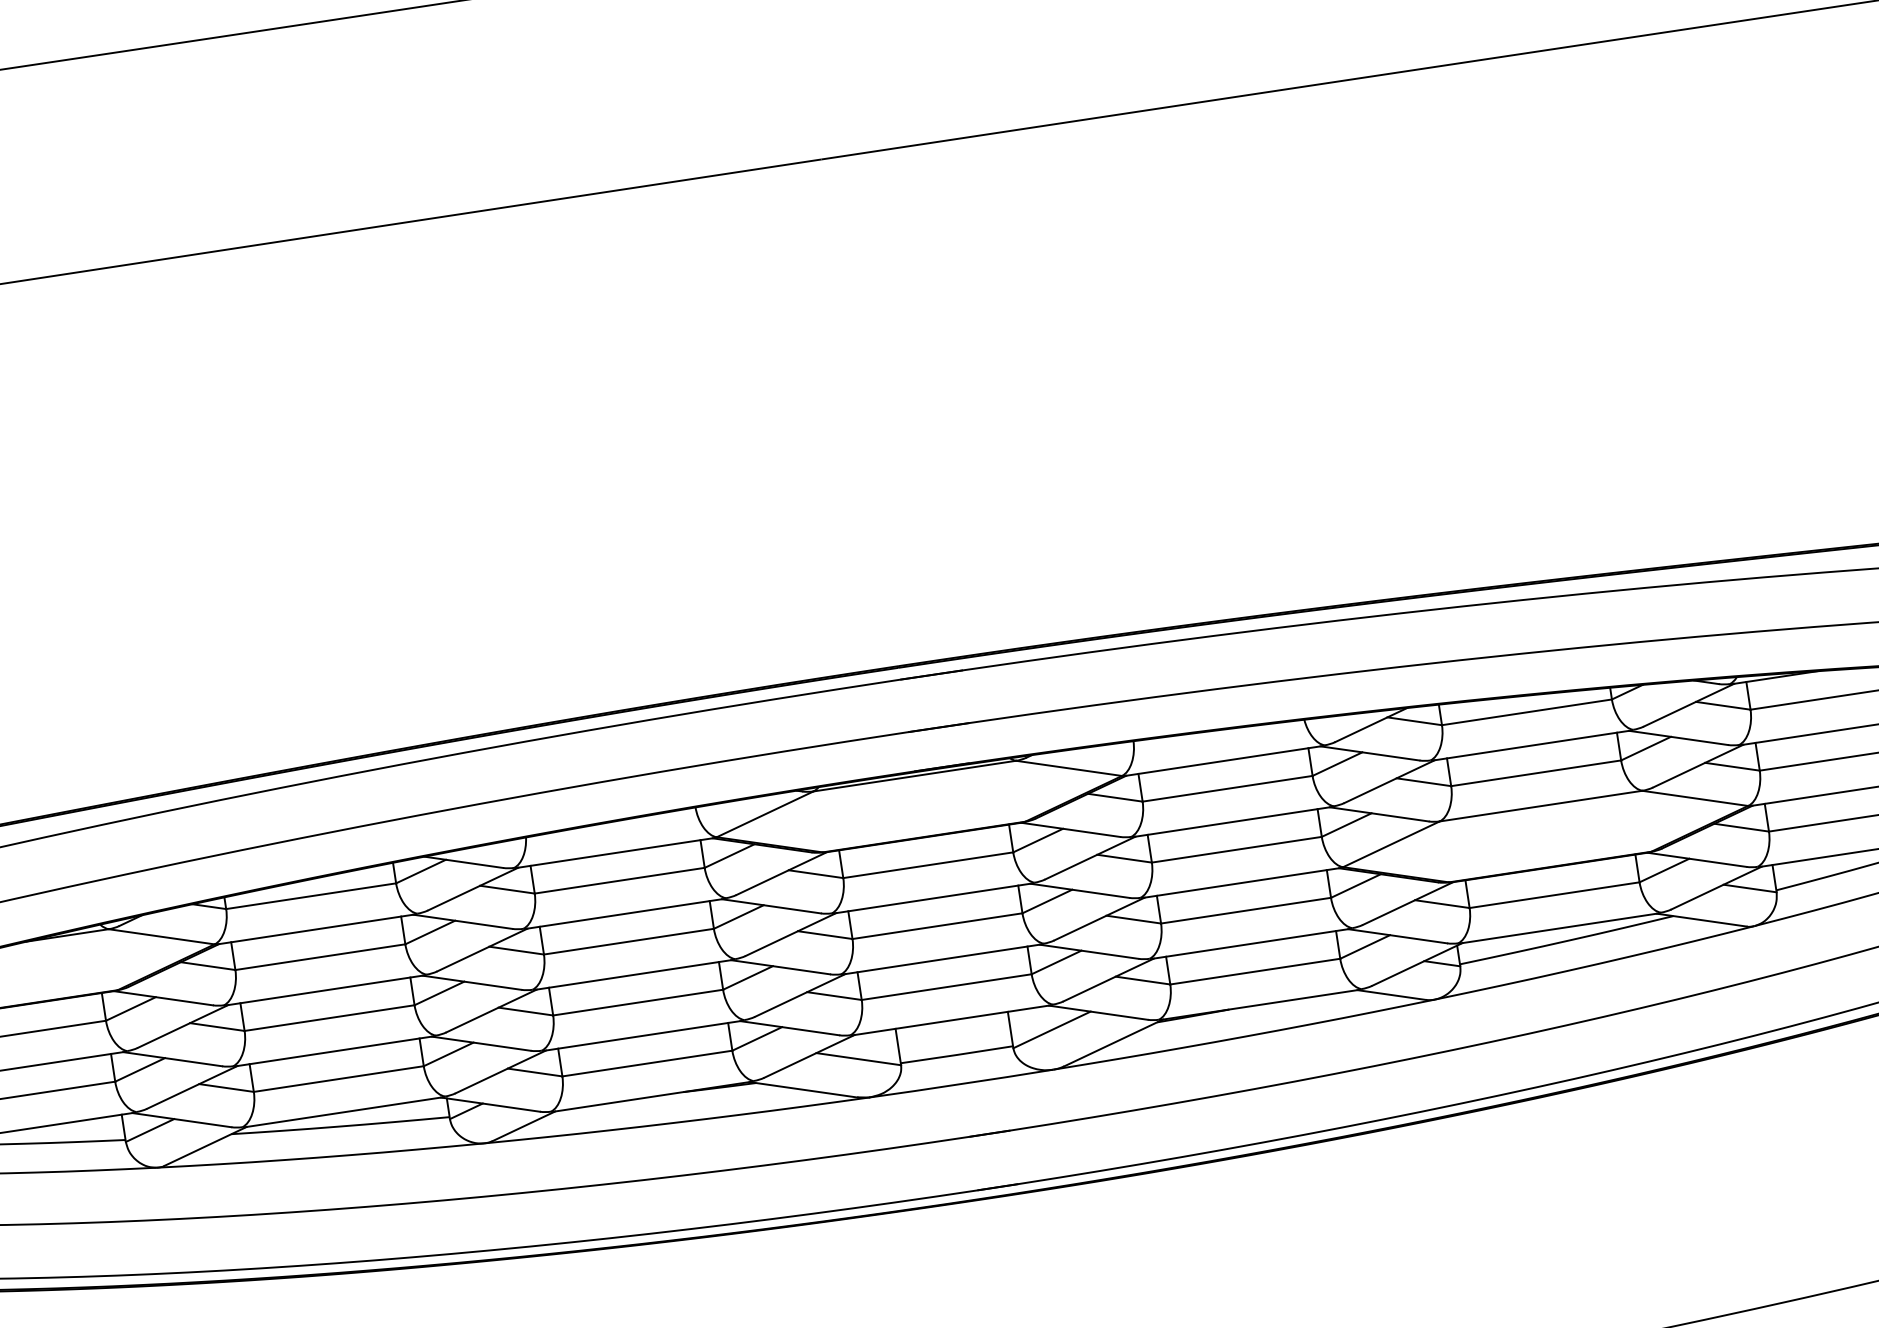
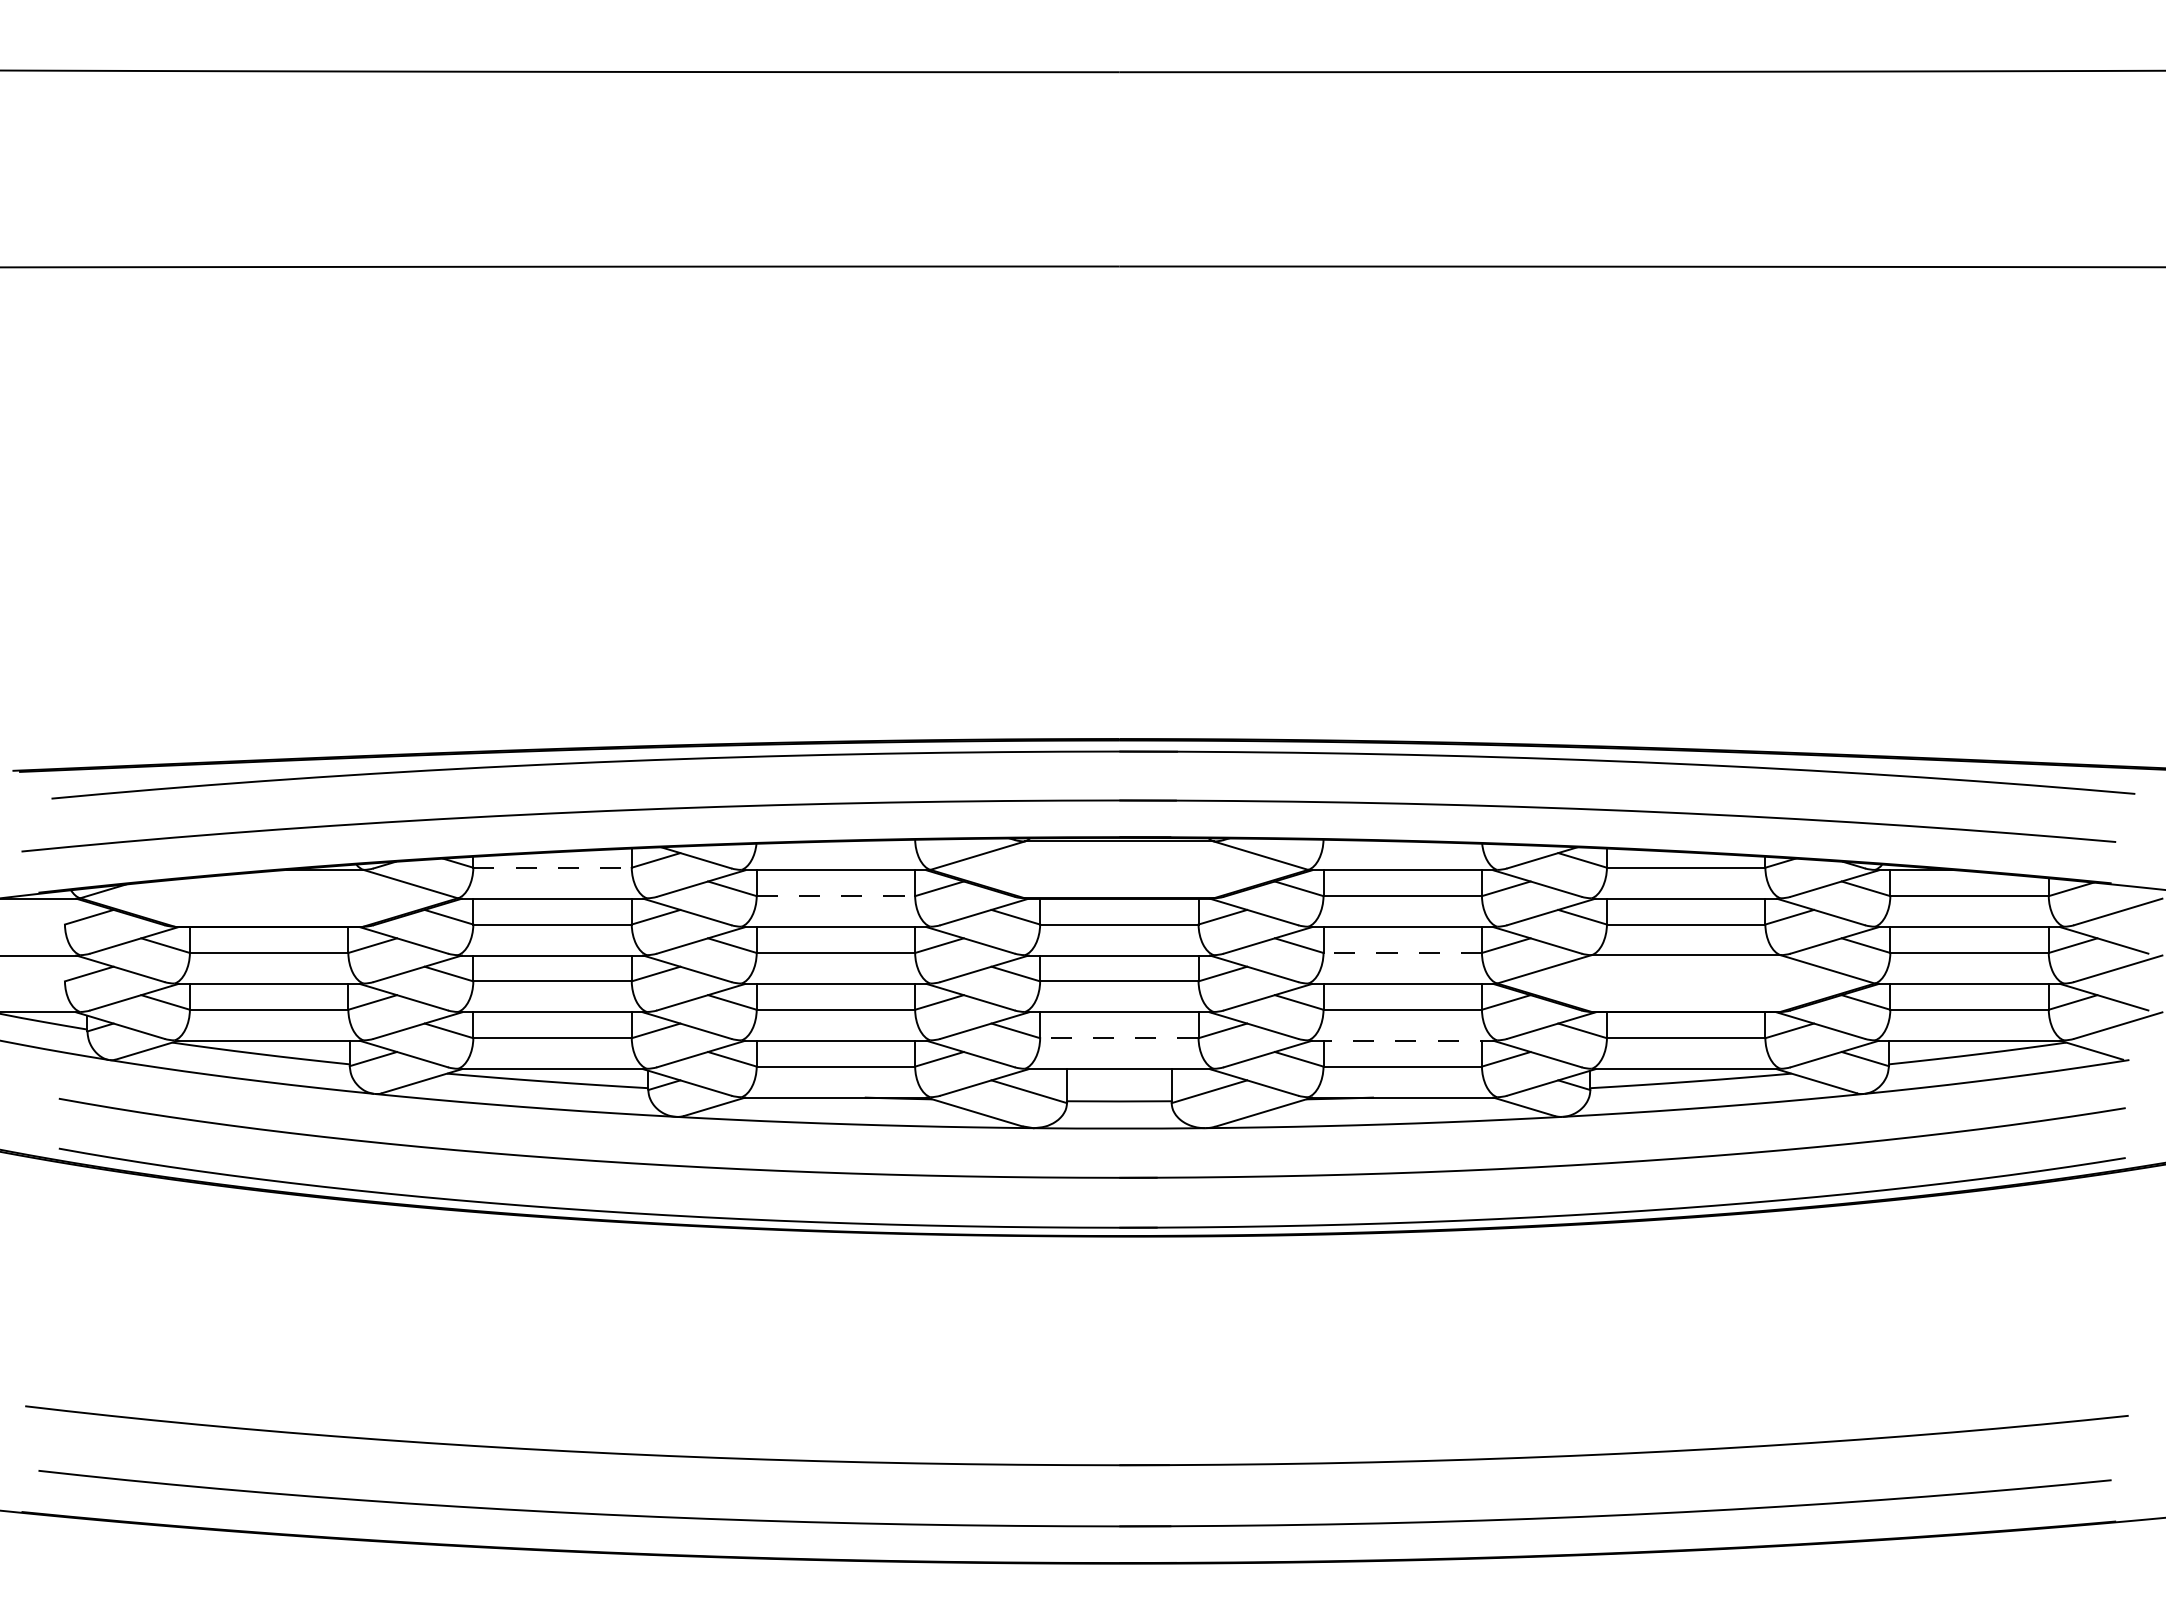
line: (1236, 849) -> (1402, 952), solid -> dashed
line: (620, 881) -> (836, 896), solid -> dashed
line: (312, 895) -> (553, 867), solid -> dashed
line: (1250, 943) -> (1402, 1040), solid -> dashed
line: (945, 987) -> (1118, 1038), solid -> dashed

